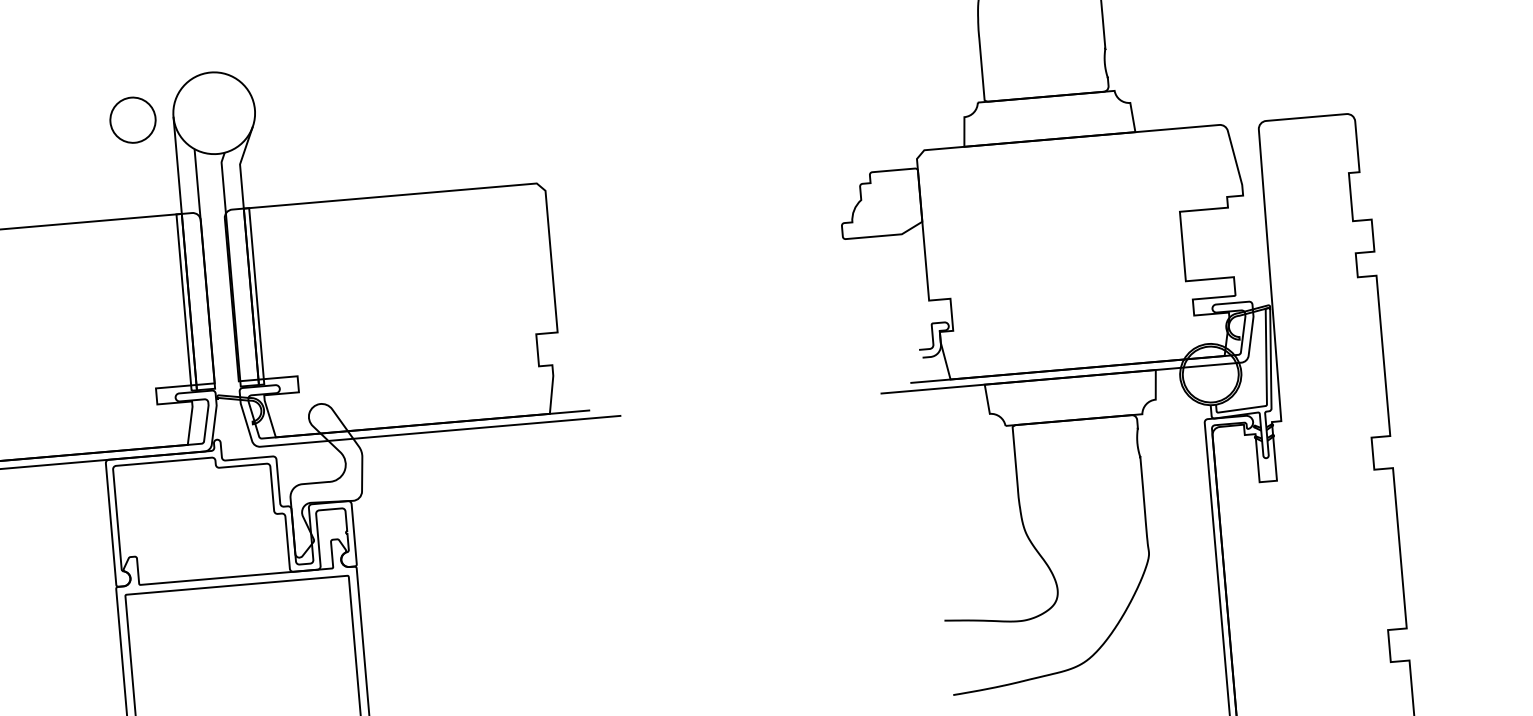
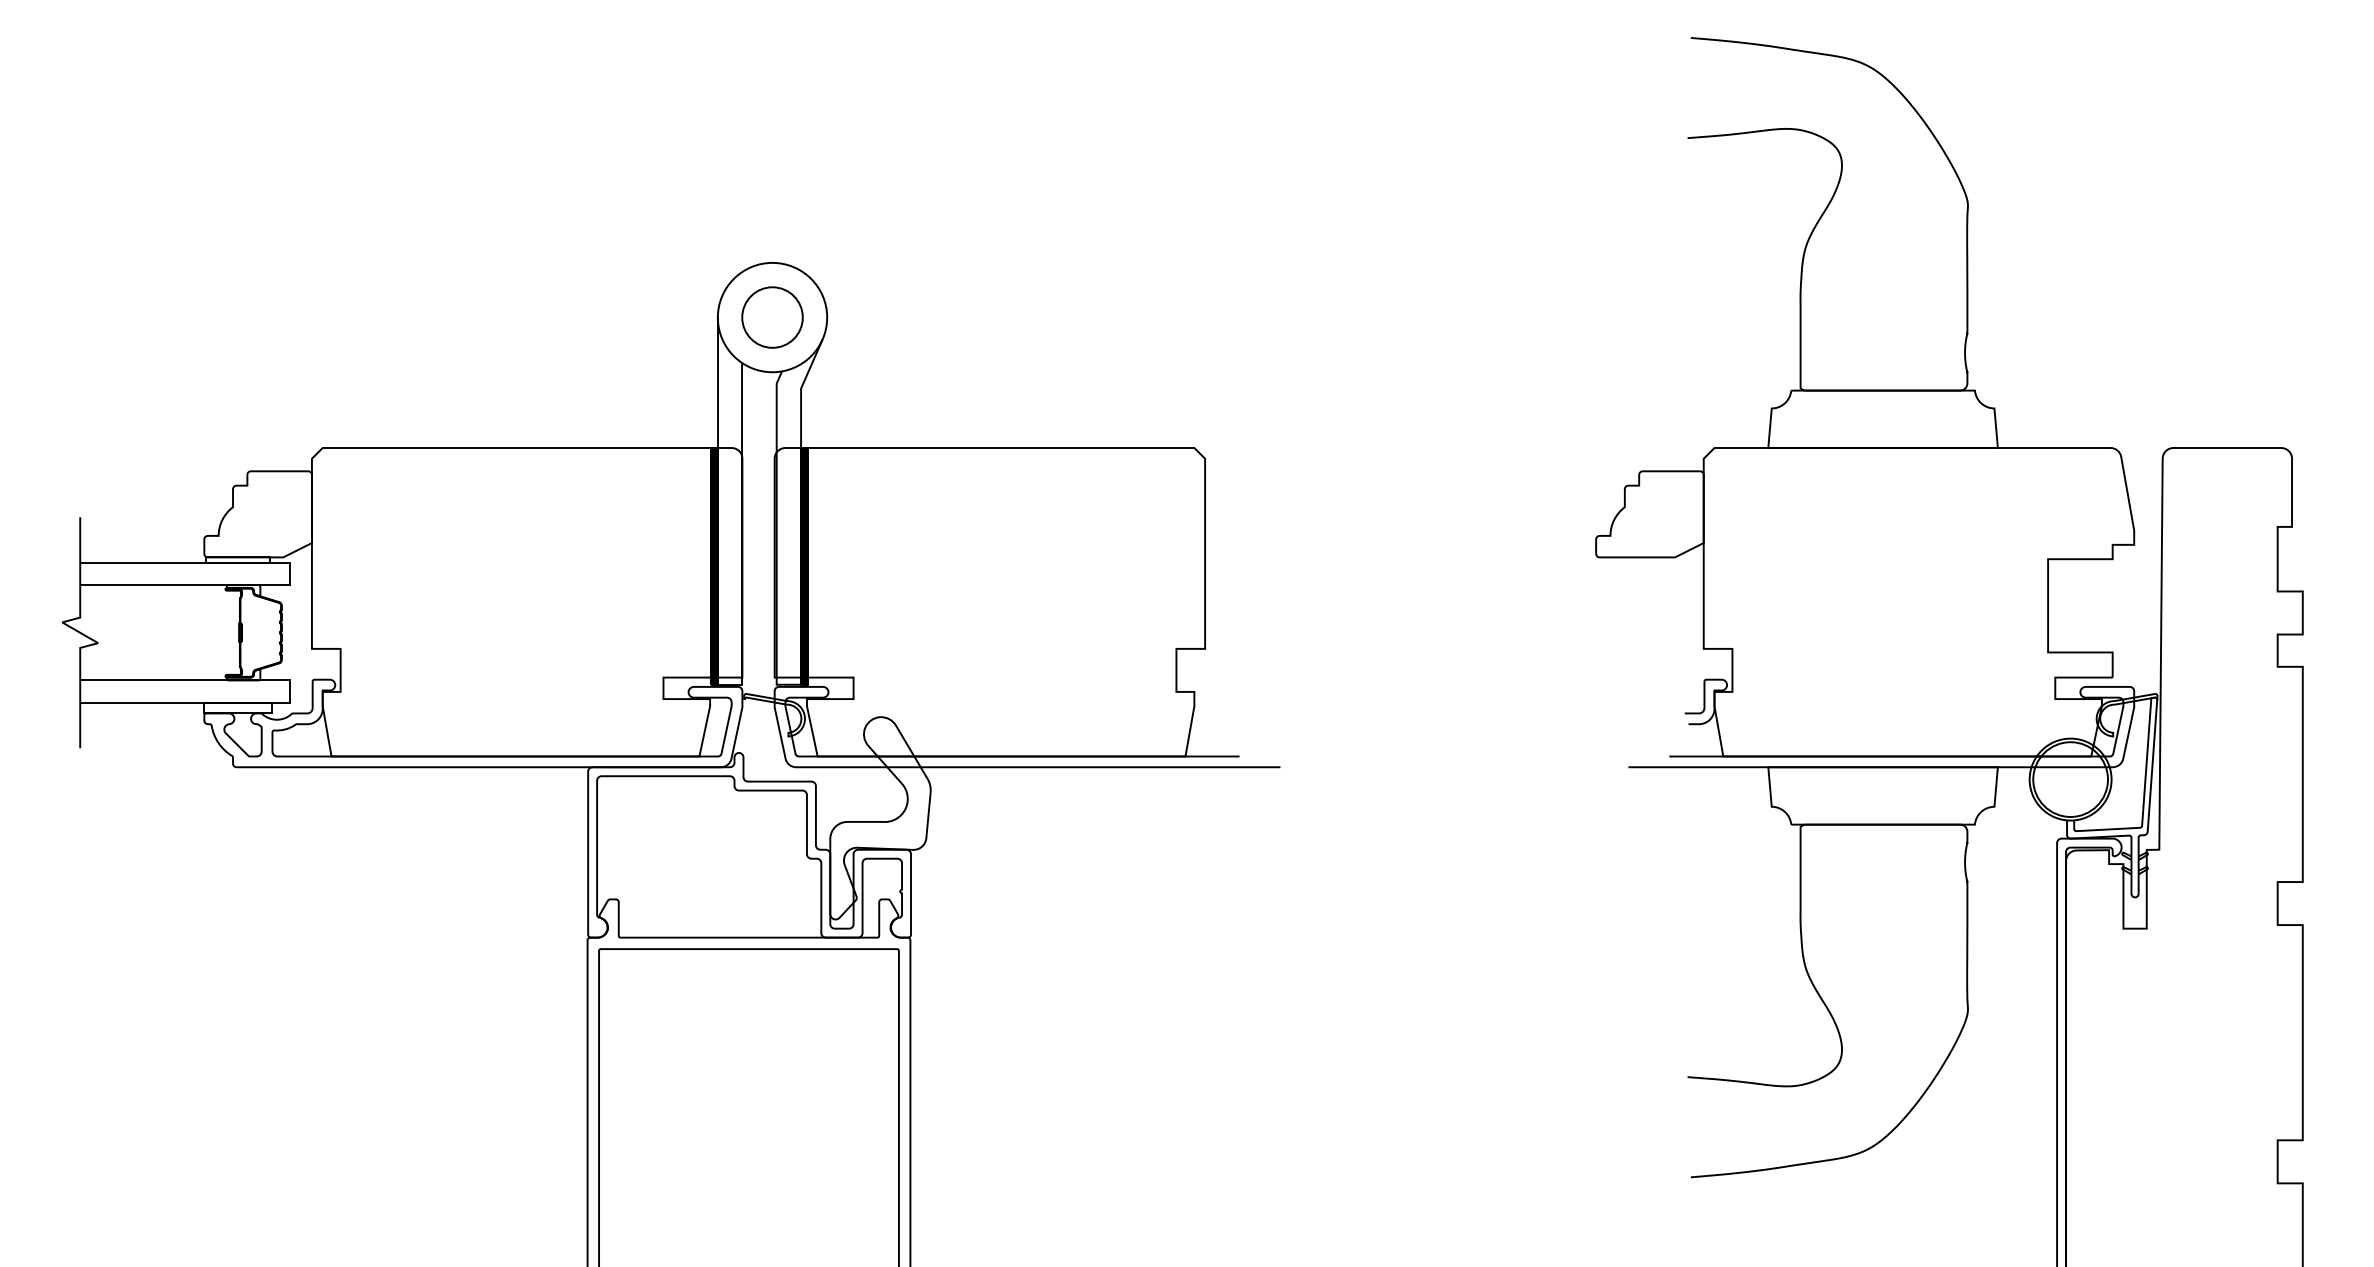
circle: (132, 120) -> (772, 317), moved
hatch: (253, 296) -> (804, 566), added
hatch: (186, 302) -> (713, 566), added

